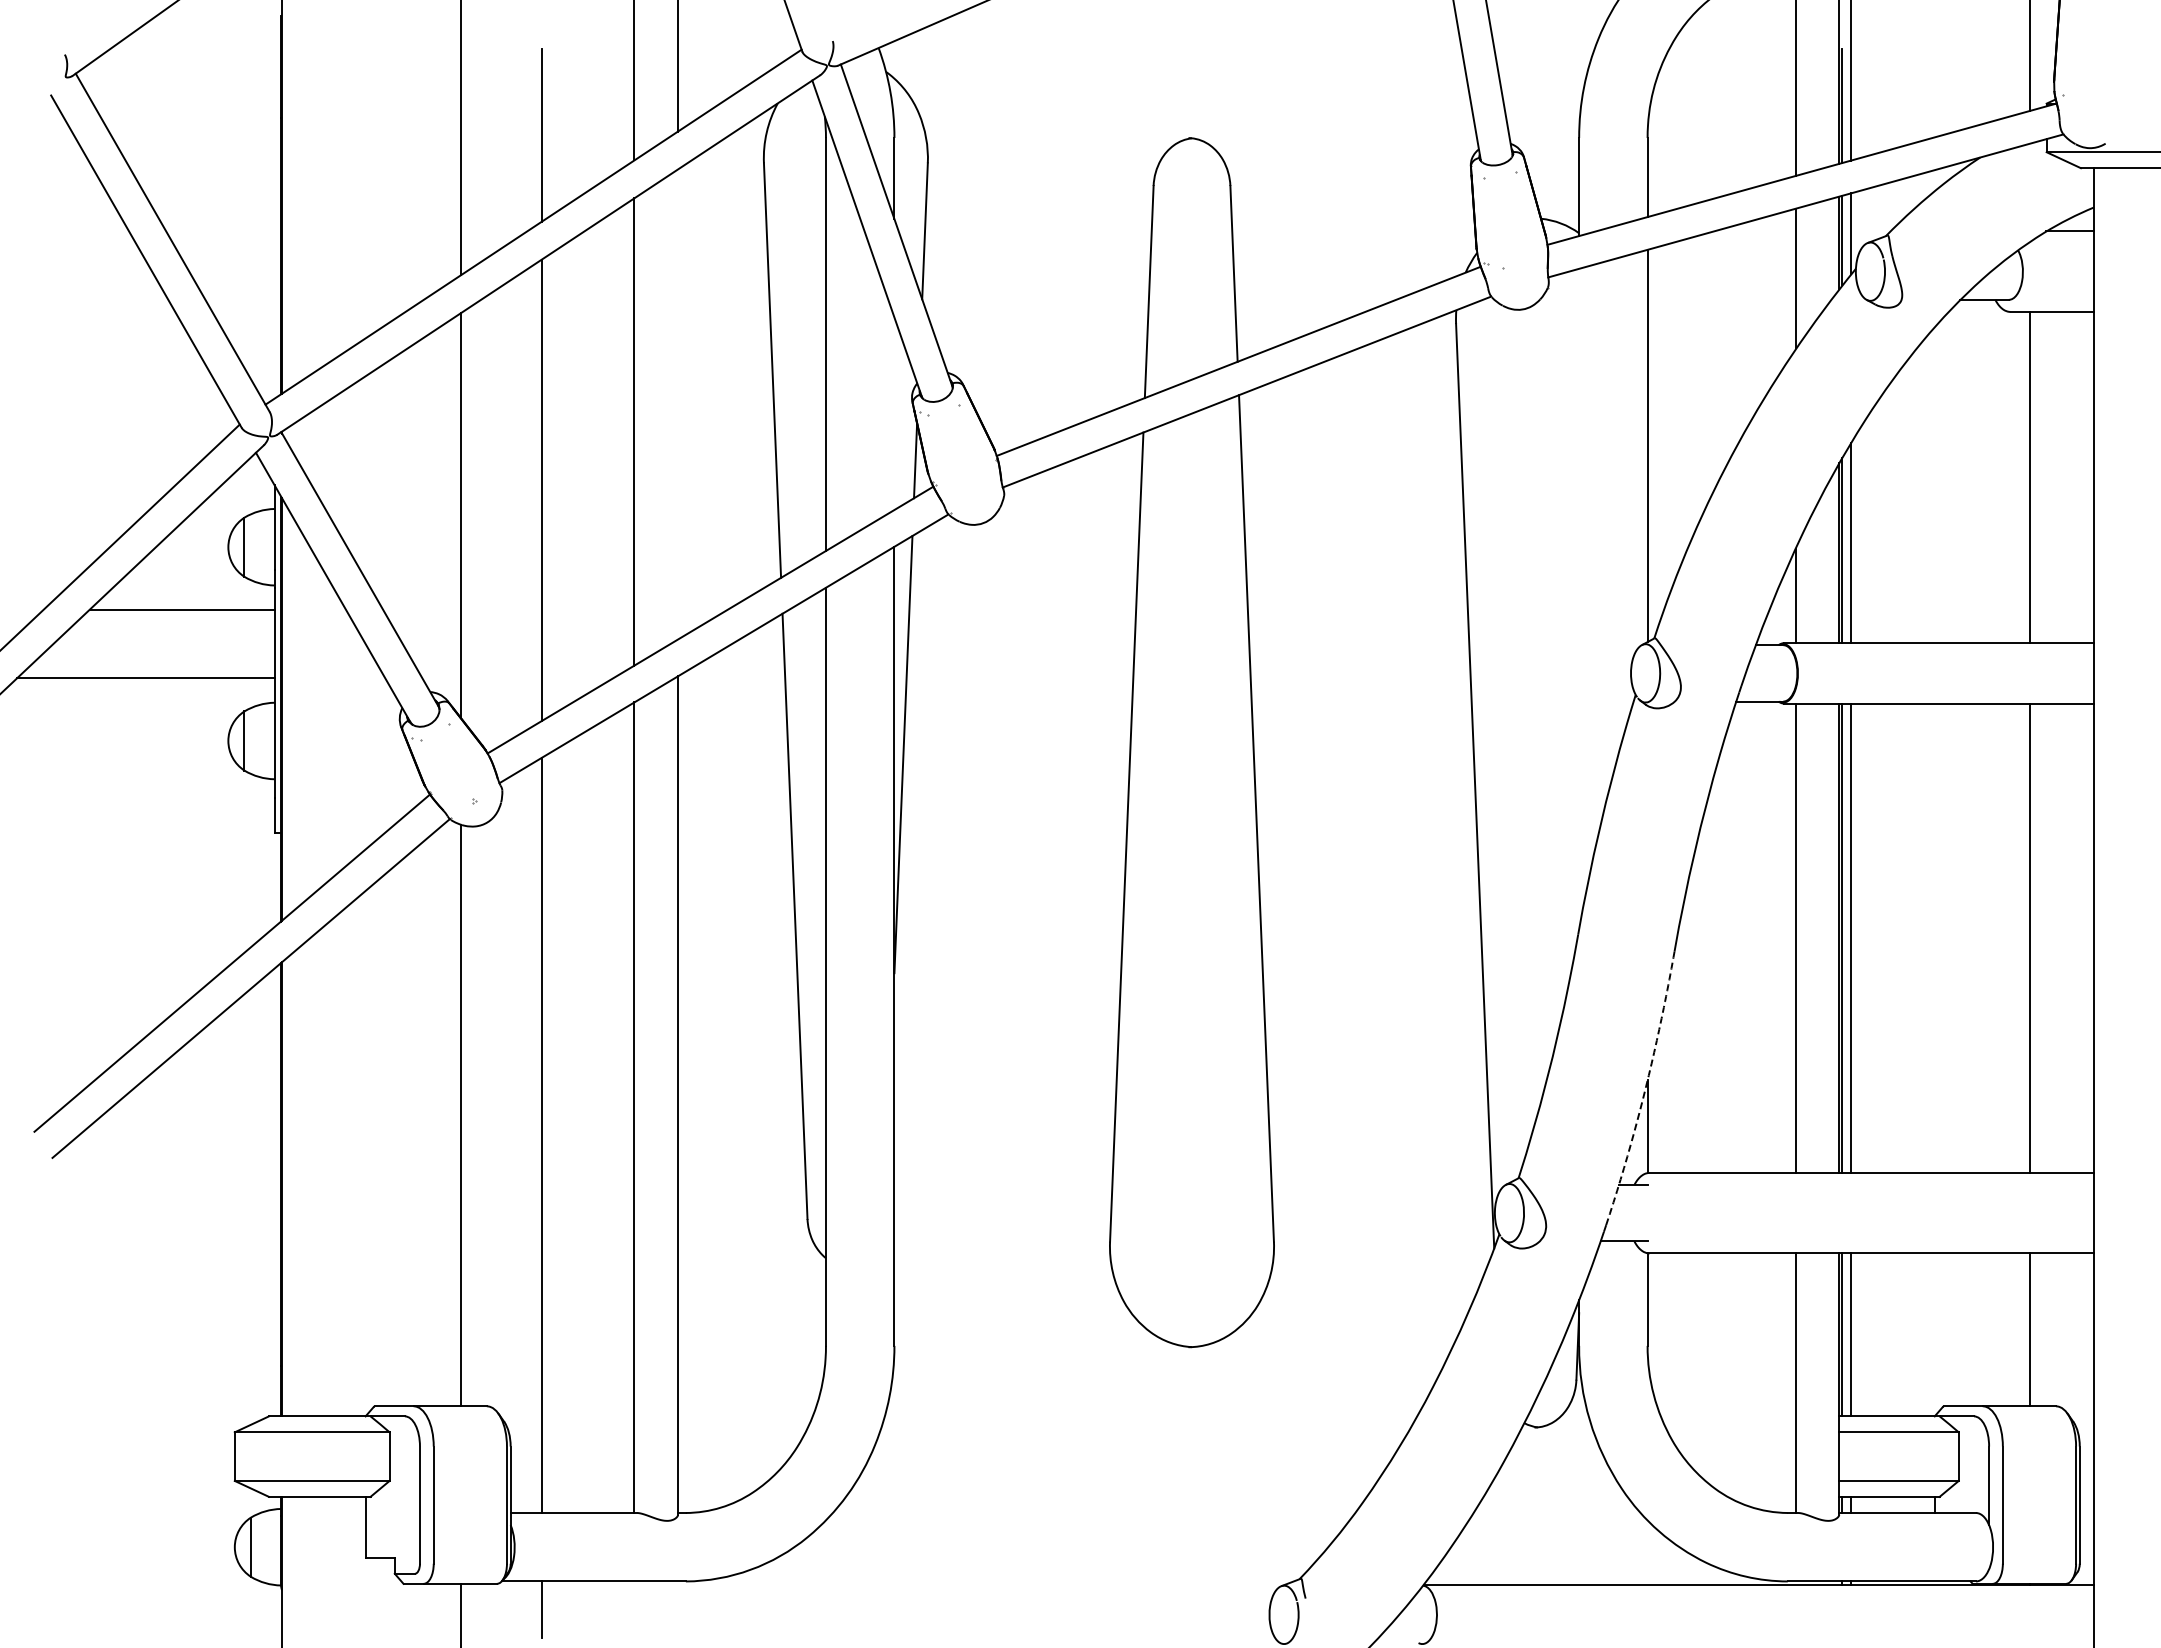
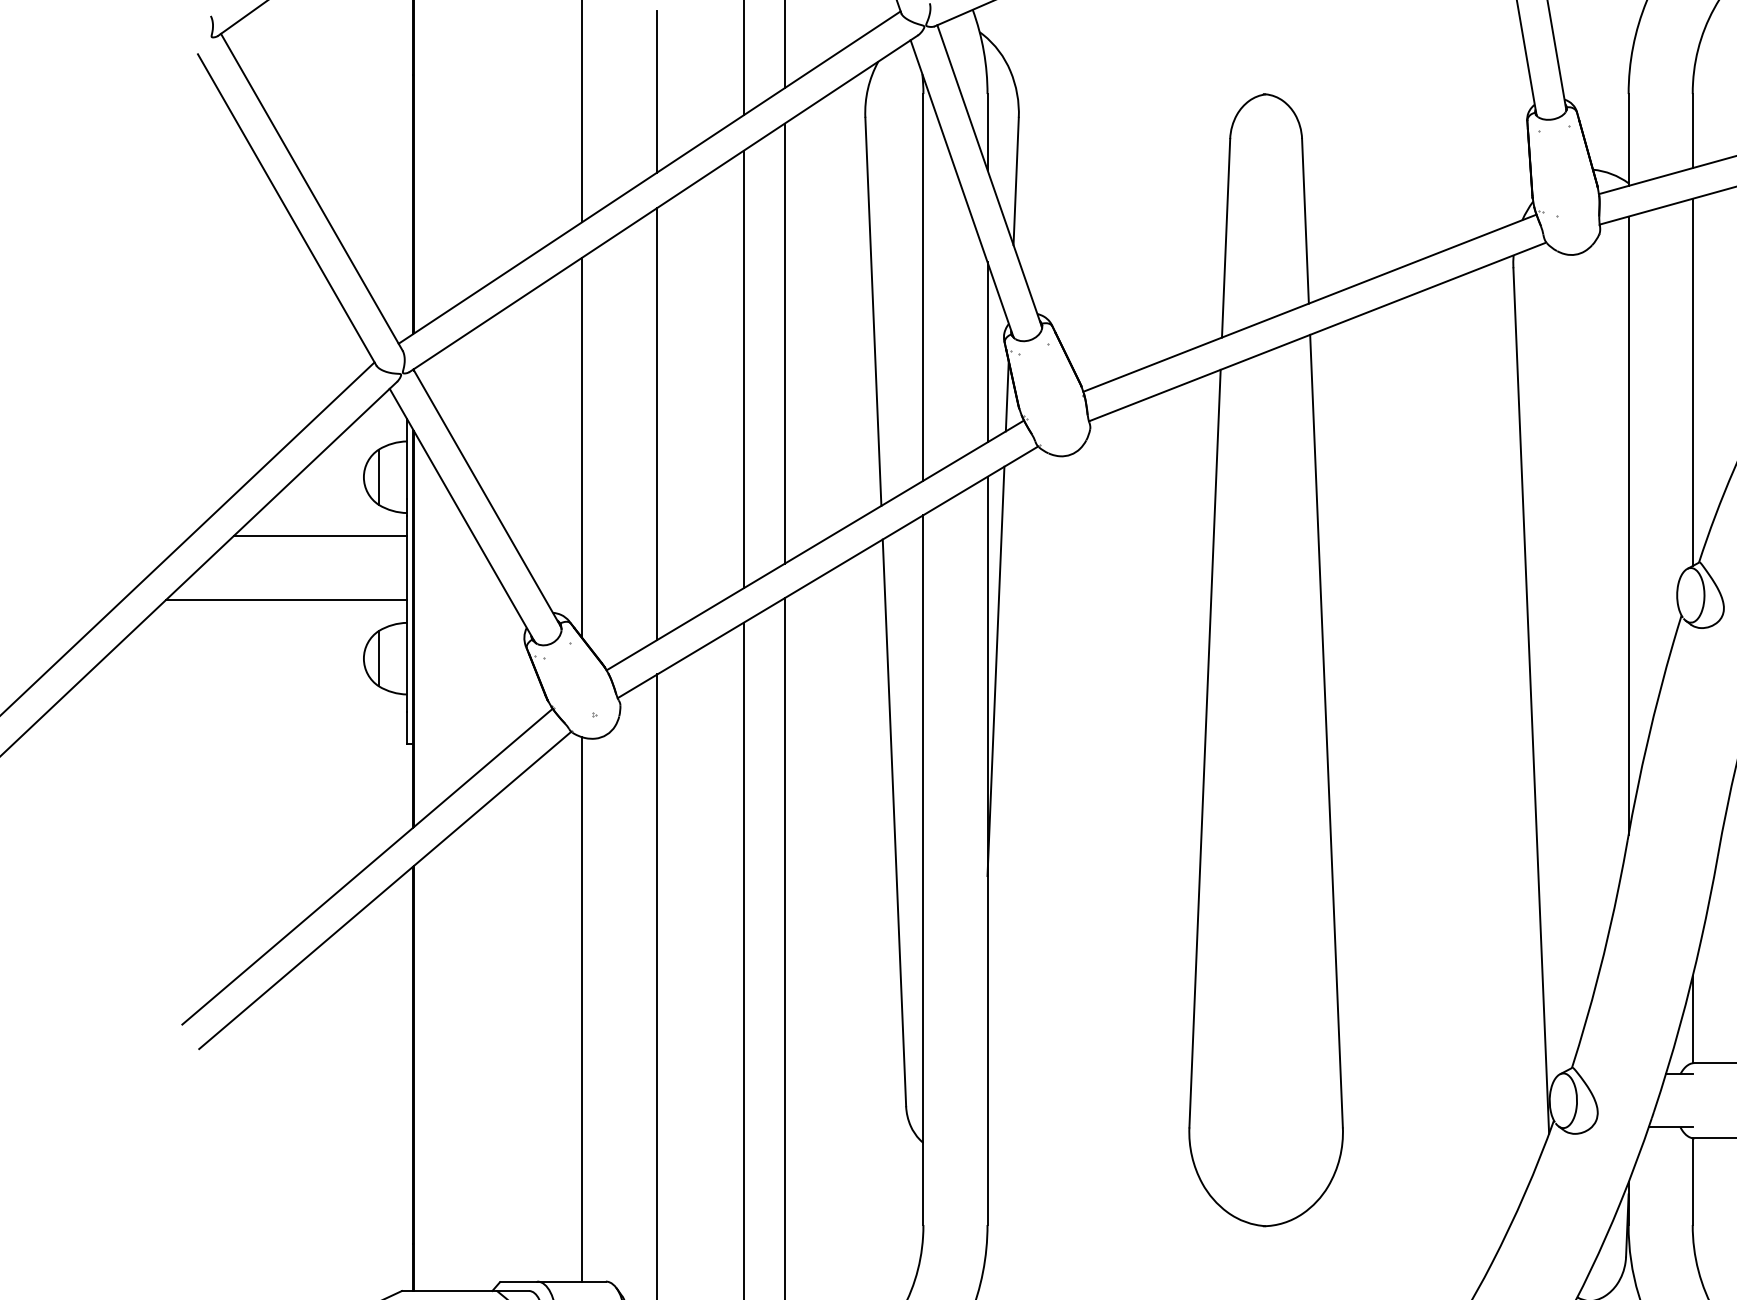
line: (678, 404) -> (785, 343), added
line: (894, 413) -> (987, 352), added
line: (1579, 598) -> (1628, 525), added
line: (1645, 1088) -> (1690, 984), dashed -> solid

